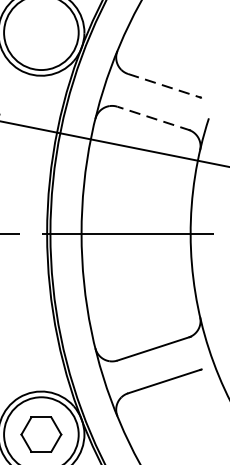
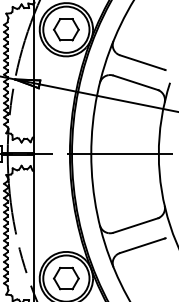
part: (41, 32) -> (66, 29), added
line: (164, 85) -> (142, 62), dashed -> solid
line: (154, 117) -> (136, 82), dashed -> solid

